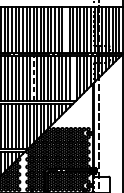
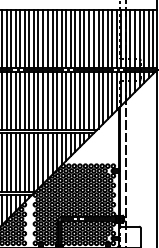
line: (65, 29) -> (84, 38), added
line: (33, 78) -> (43, 100), dashed -> solid
line: (72, 78) -> (93, 100), added

